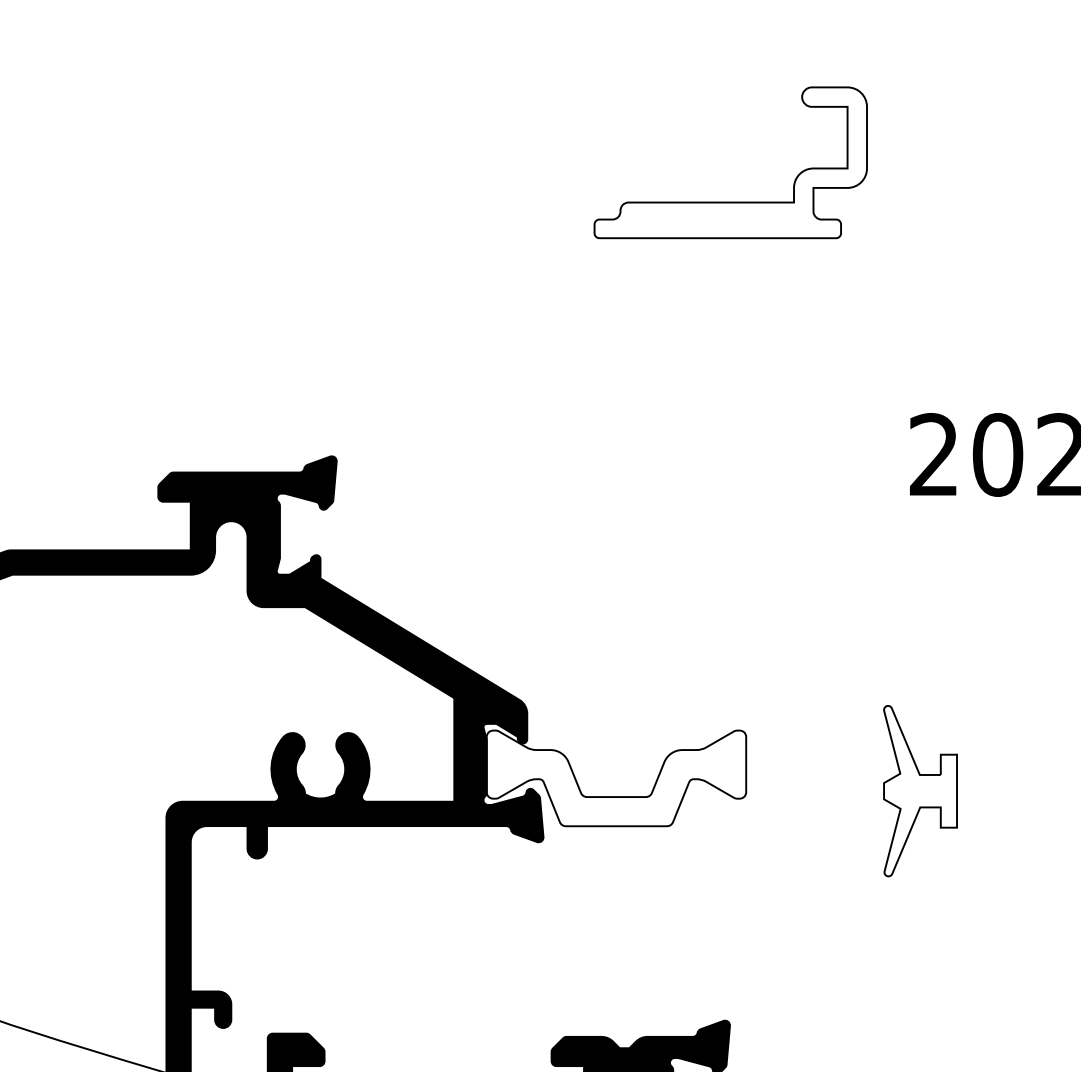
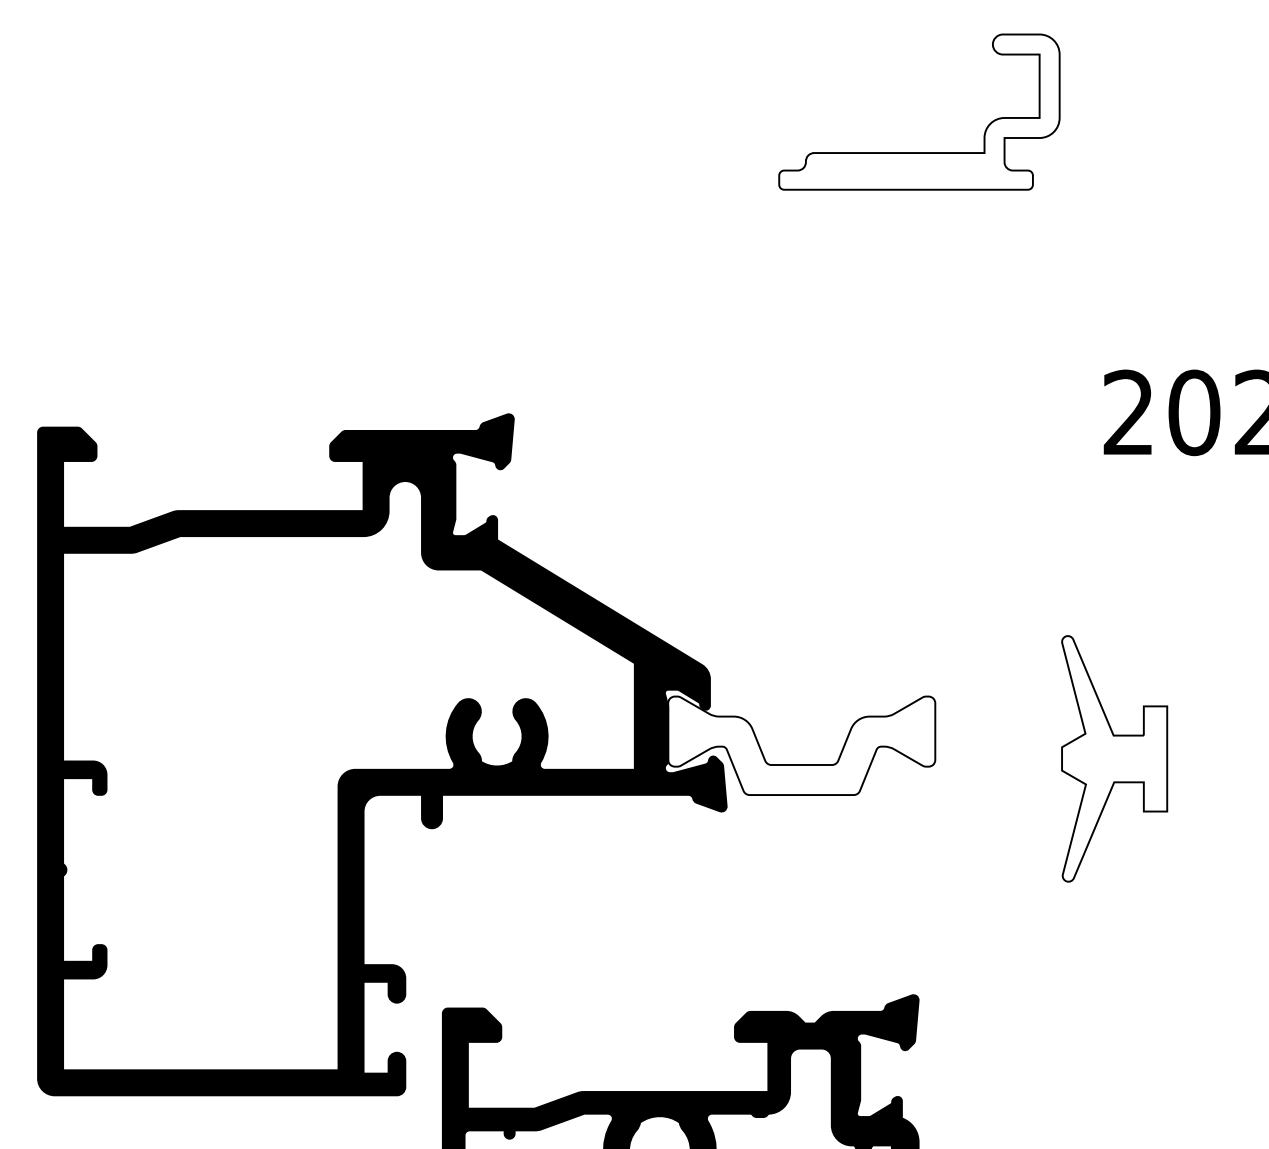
part: (920, 790) -> (1114, 758), size x1.4

